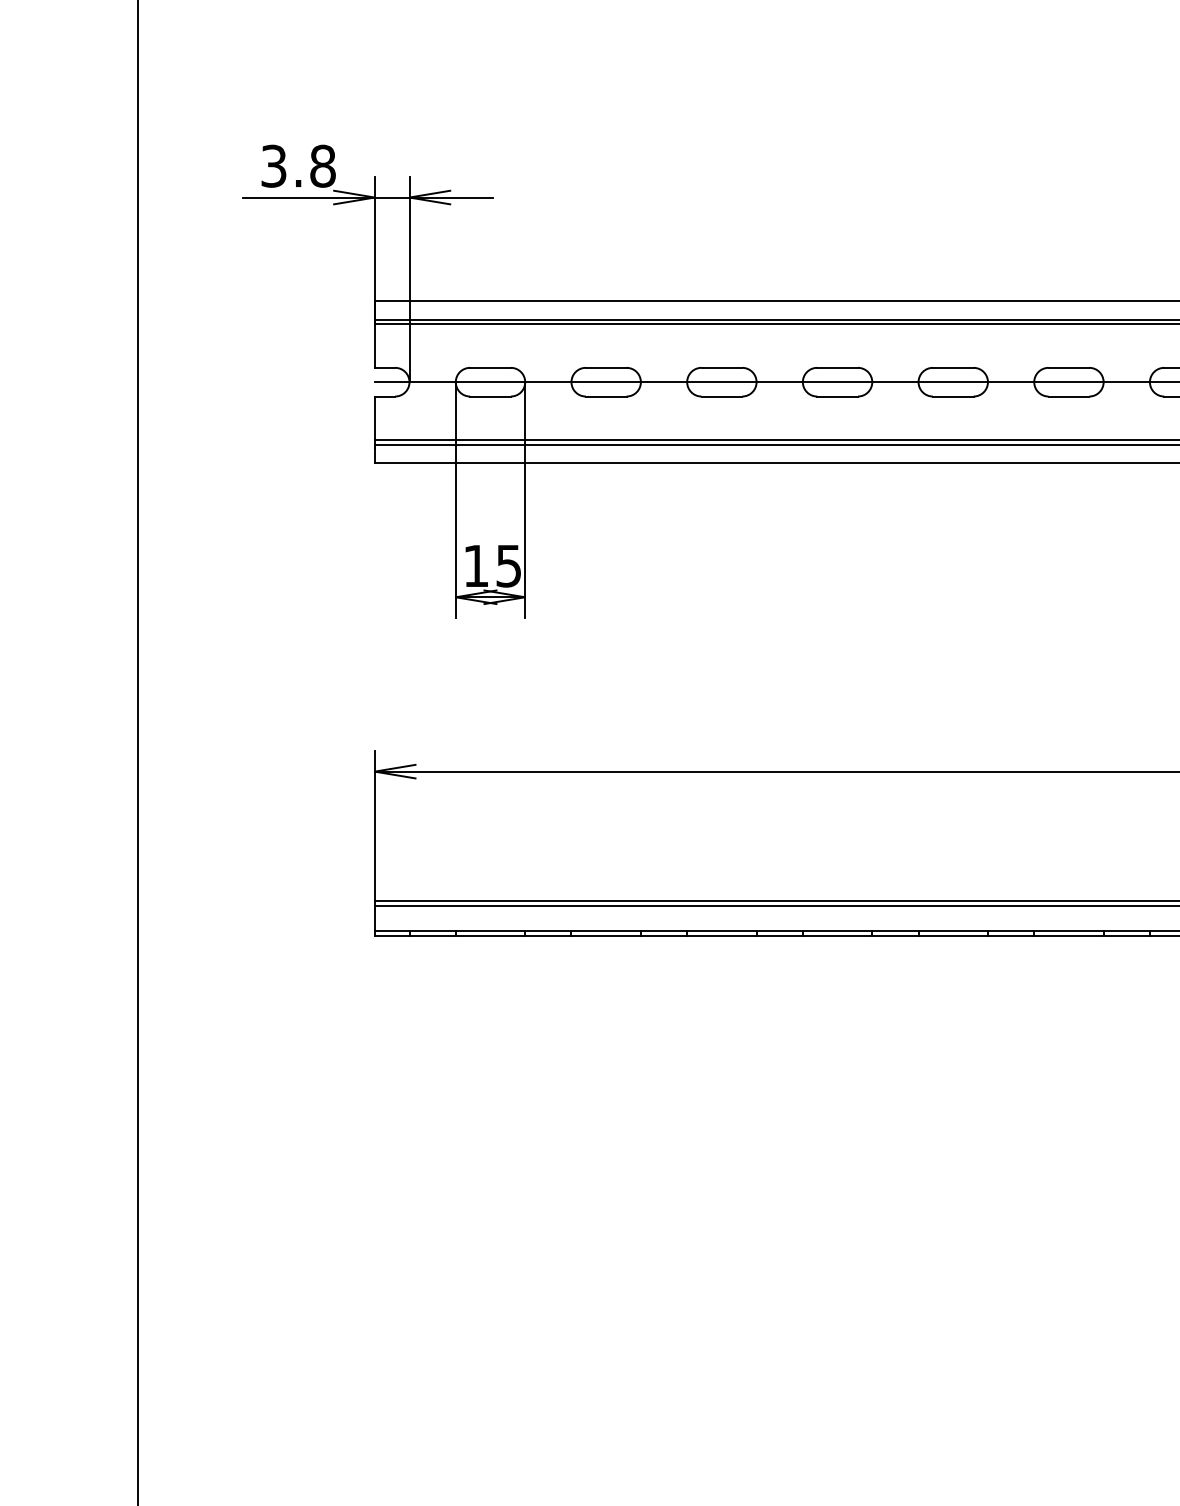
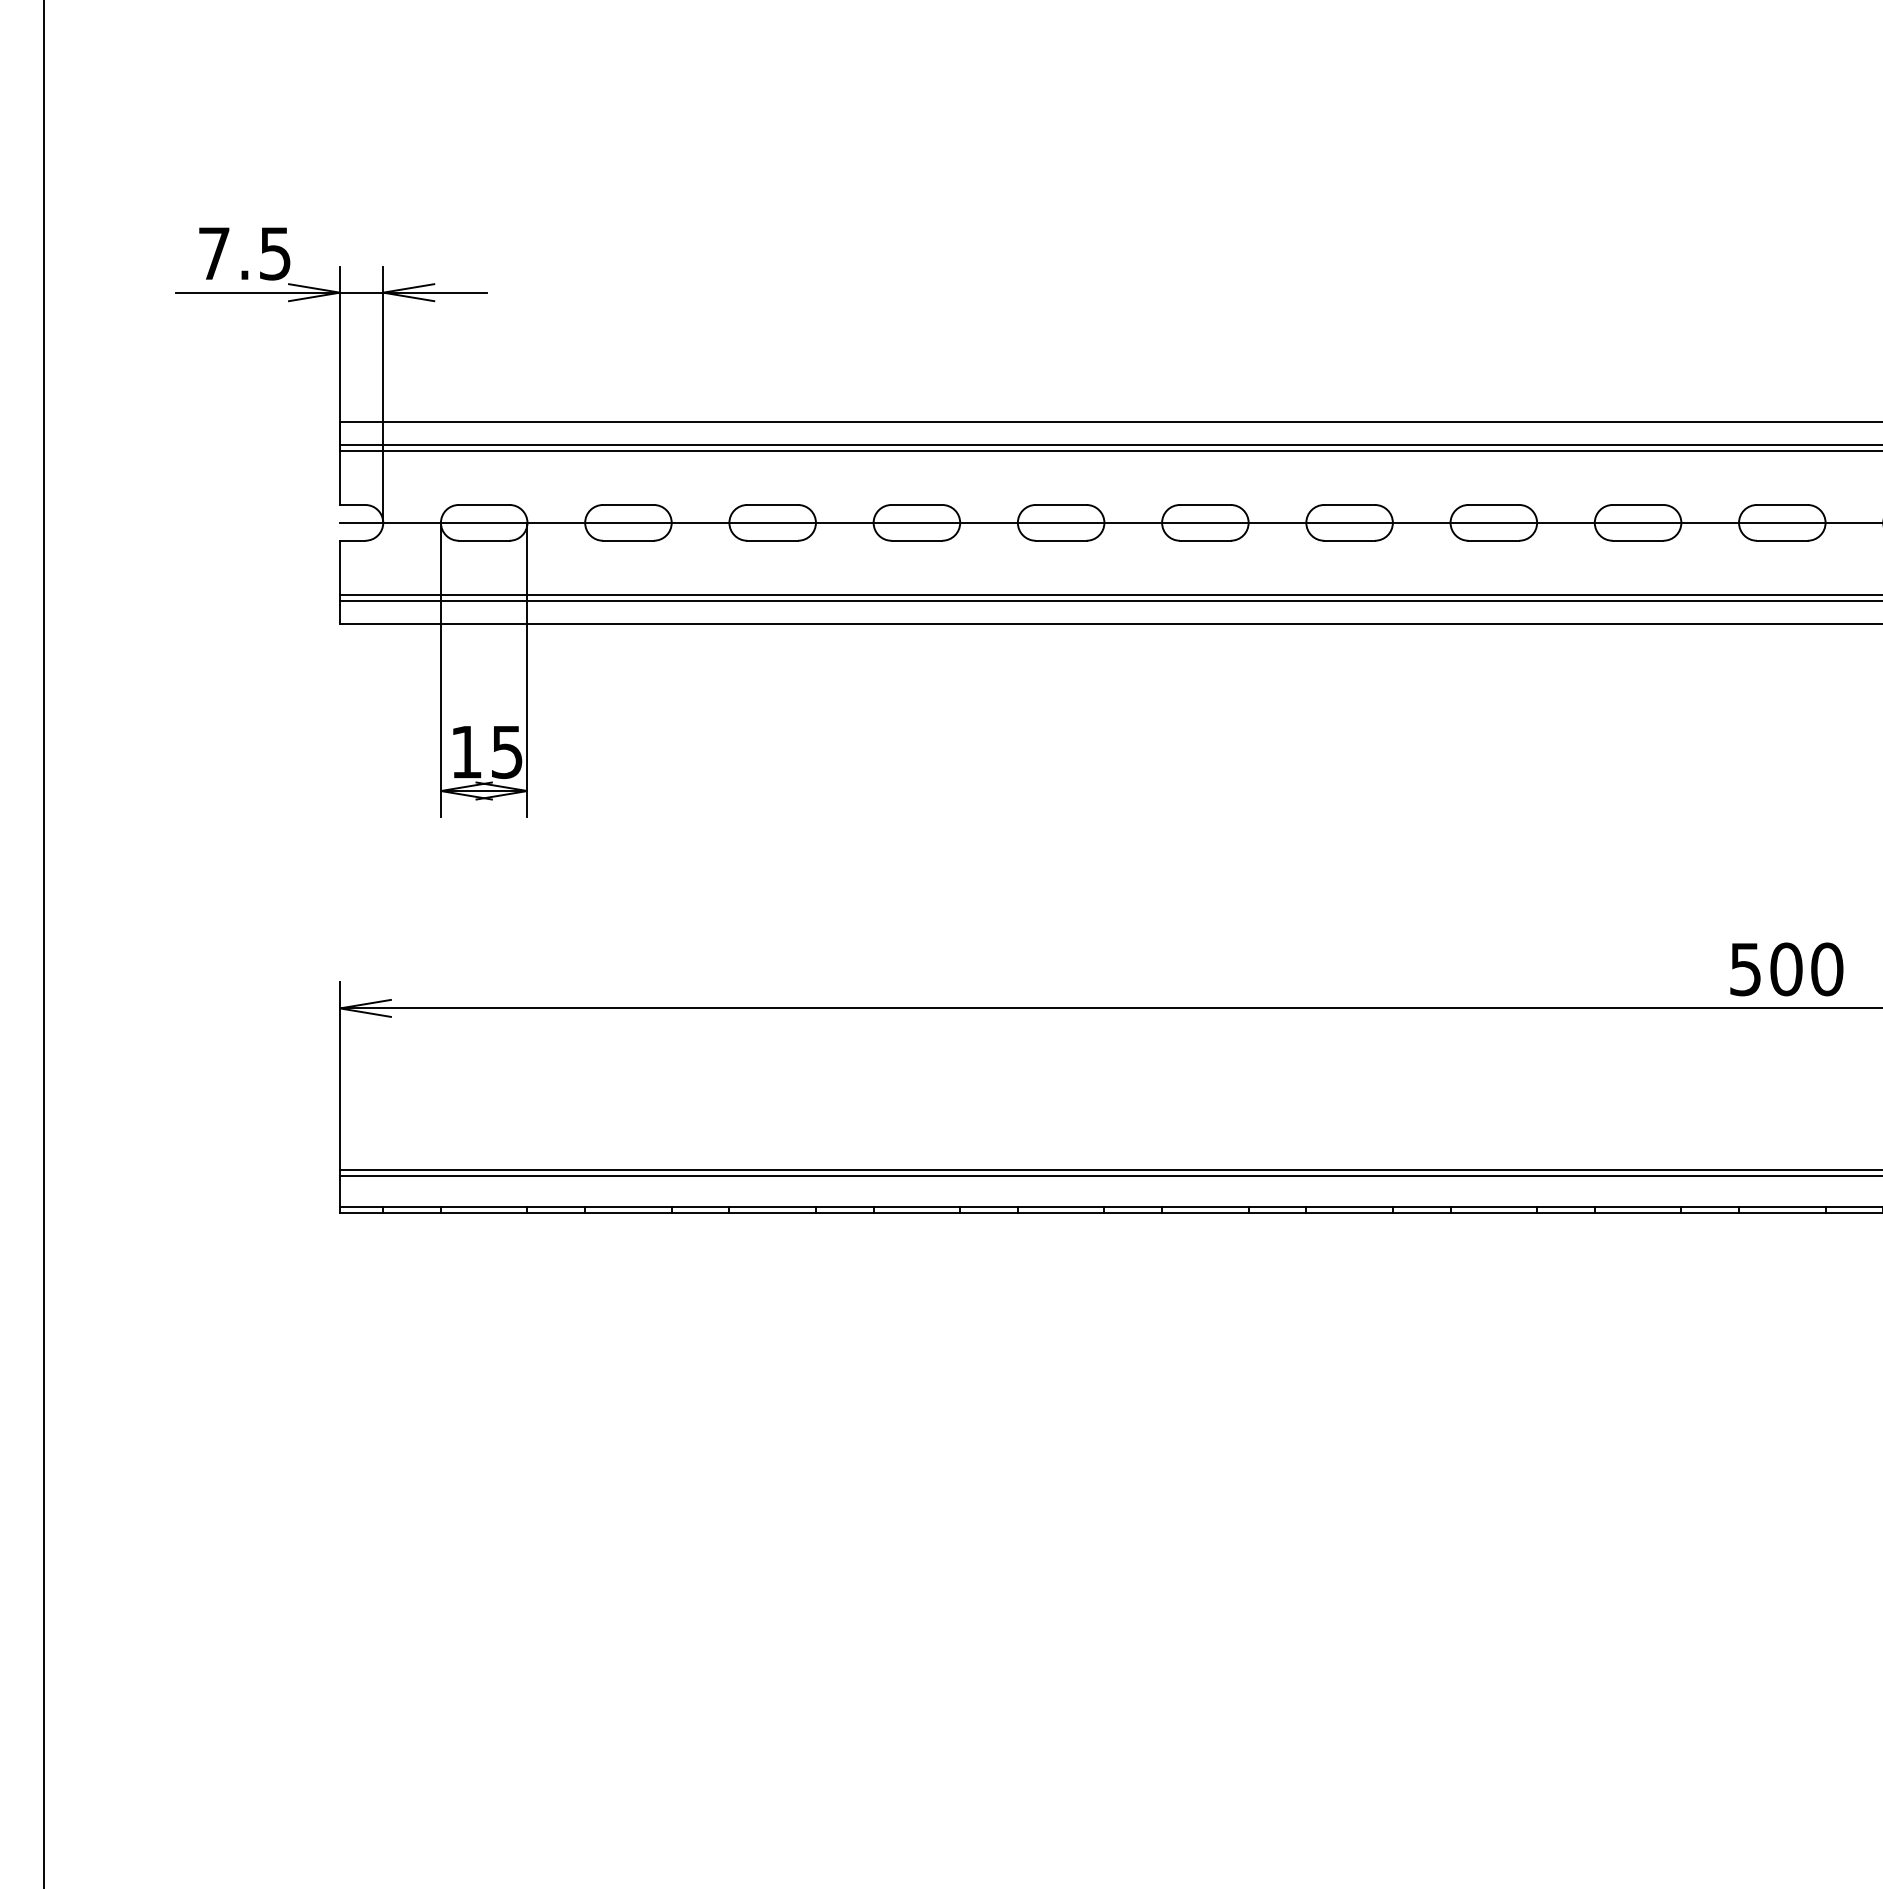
text: (298, 166) -> (244, 253), 3.8 -> 7.5

